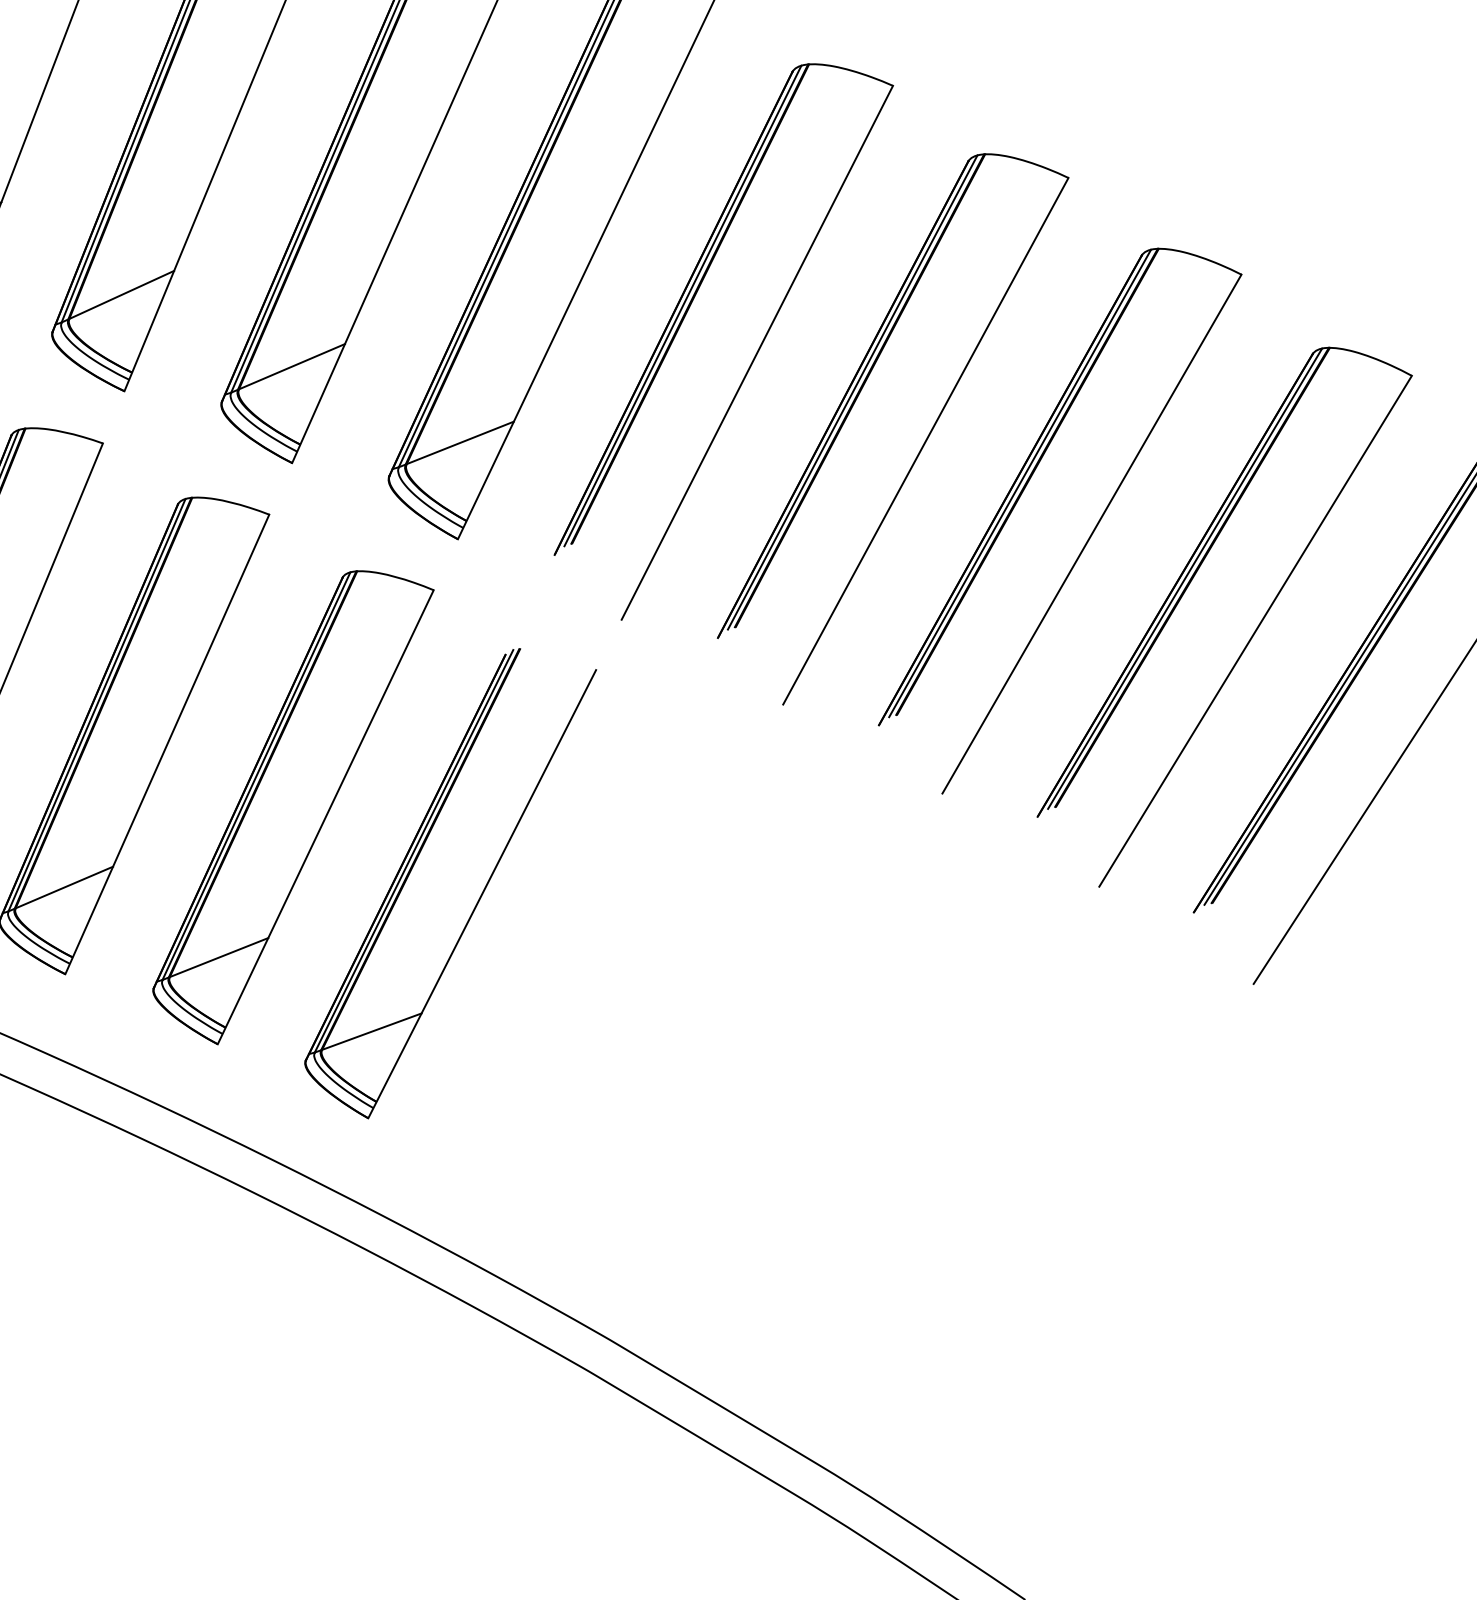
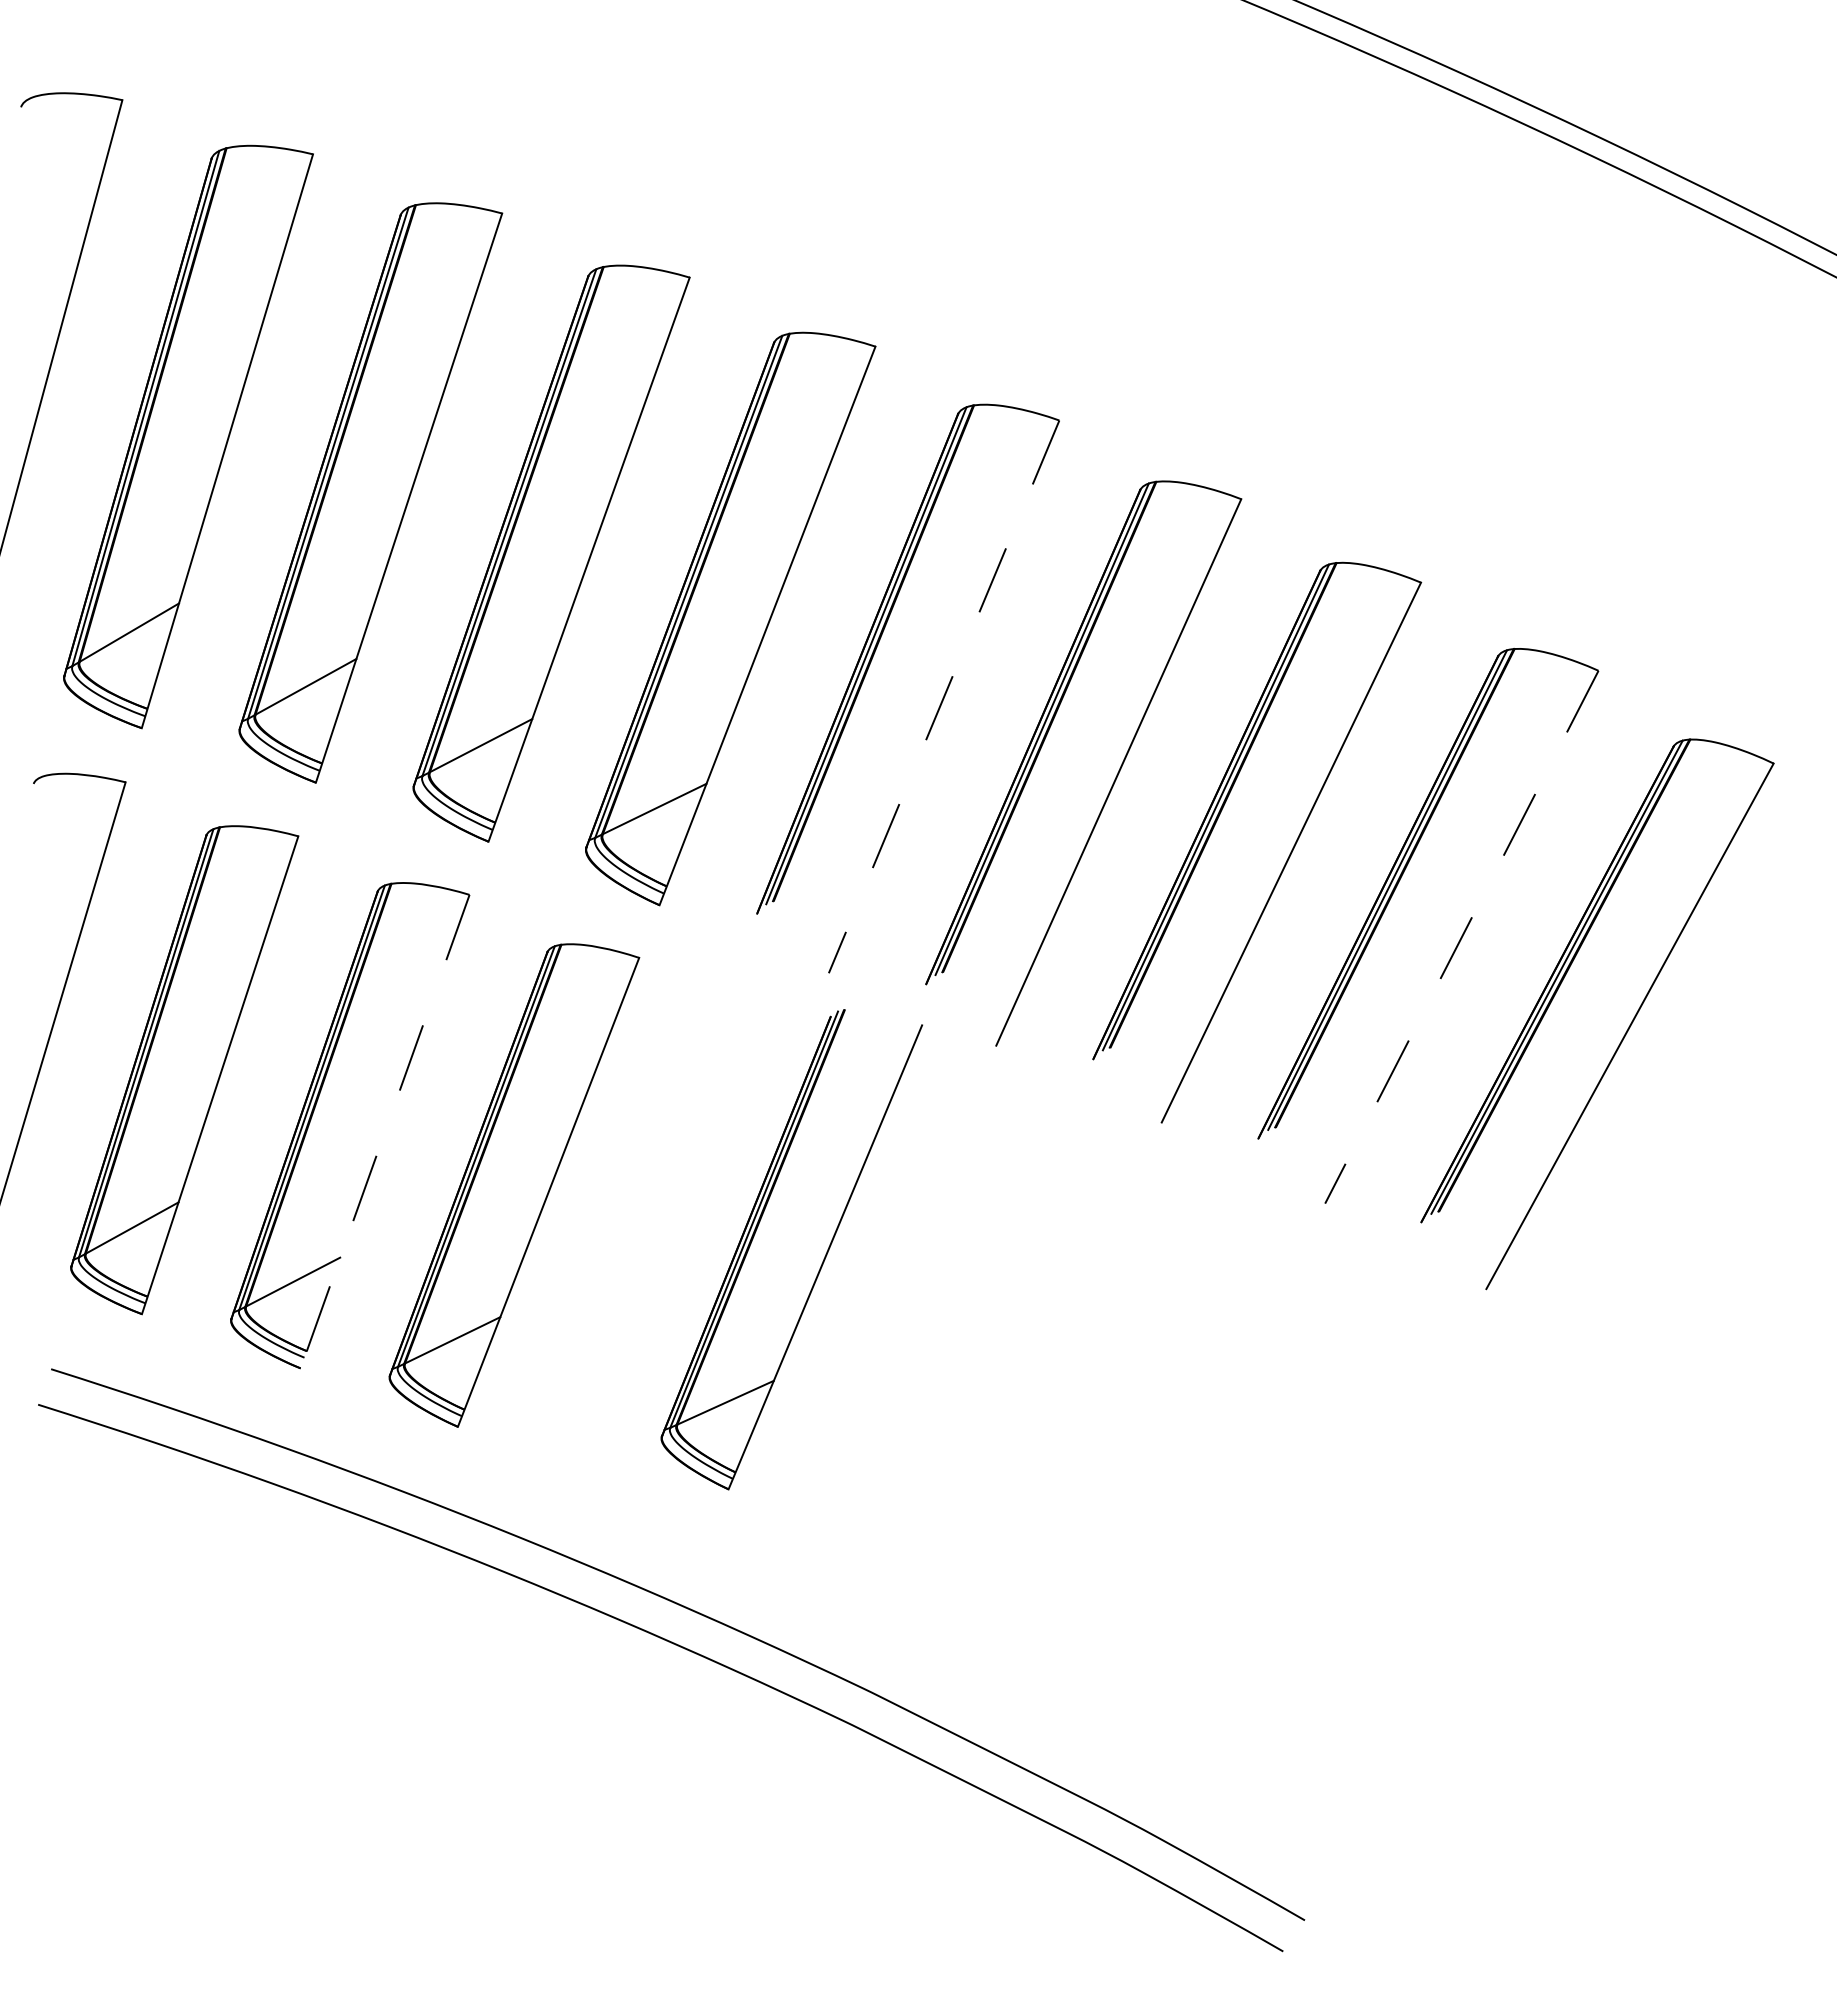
line: (756, 353) -> (943, 697), solid -> dashed
line: (1255, 631) -> (1461, 937), solid -> dashed
line: (166, 745) -> (384, 1132), solid -> dashed
part: (477, 900) -> (821, 1263), moved

